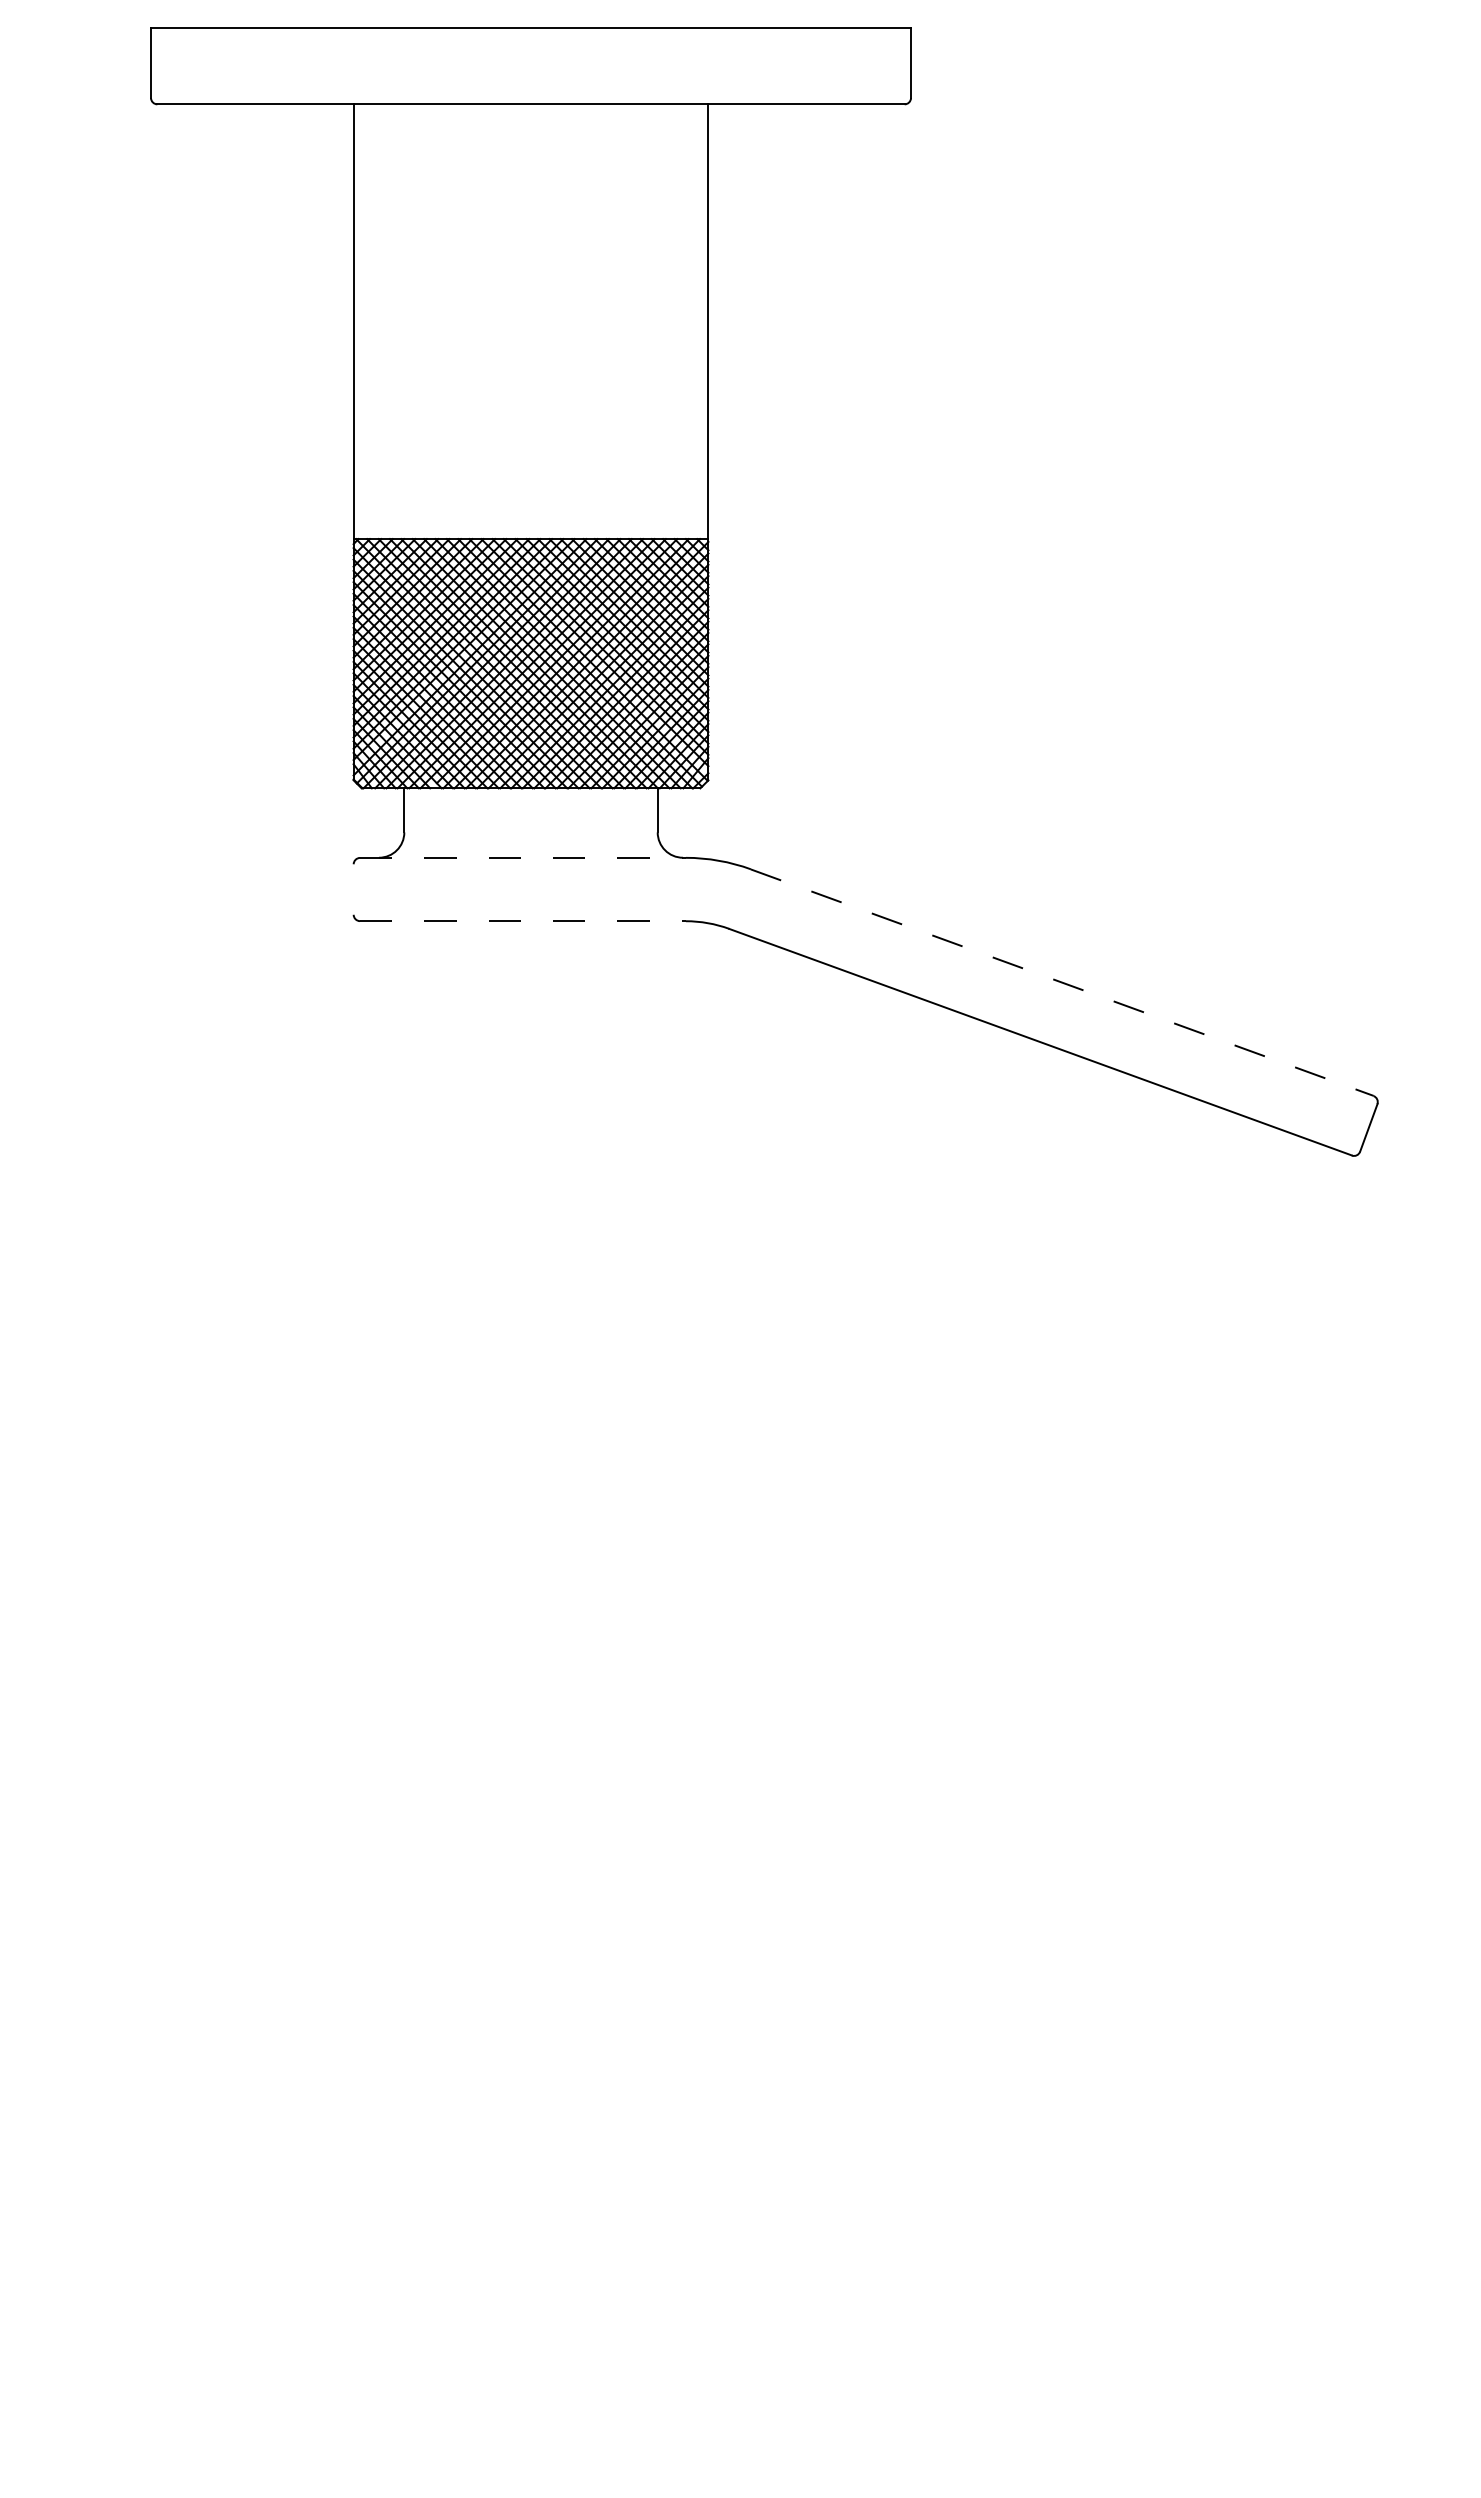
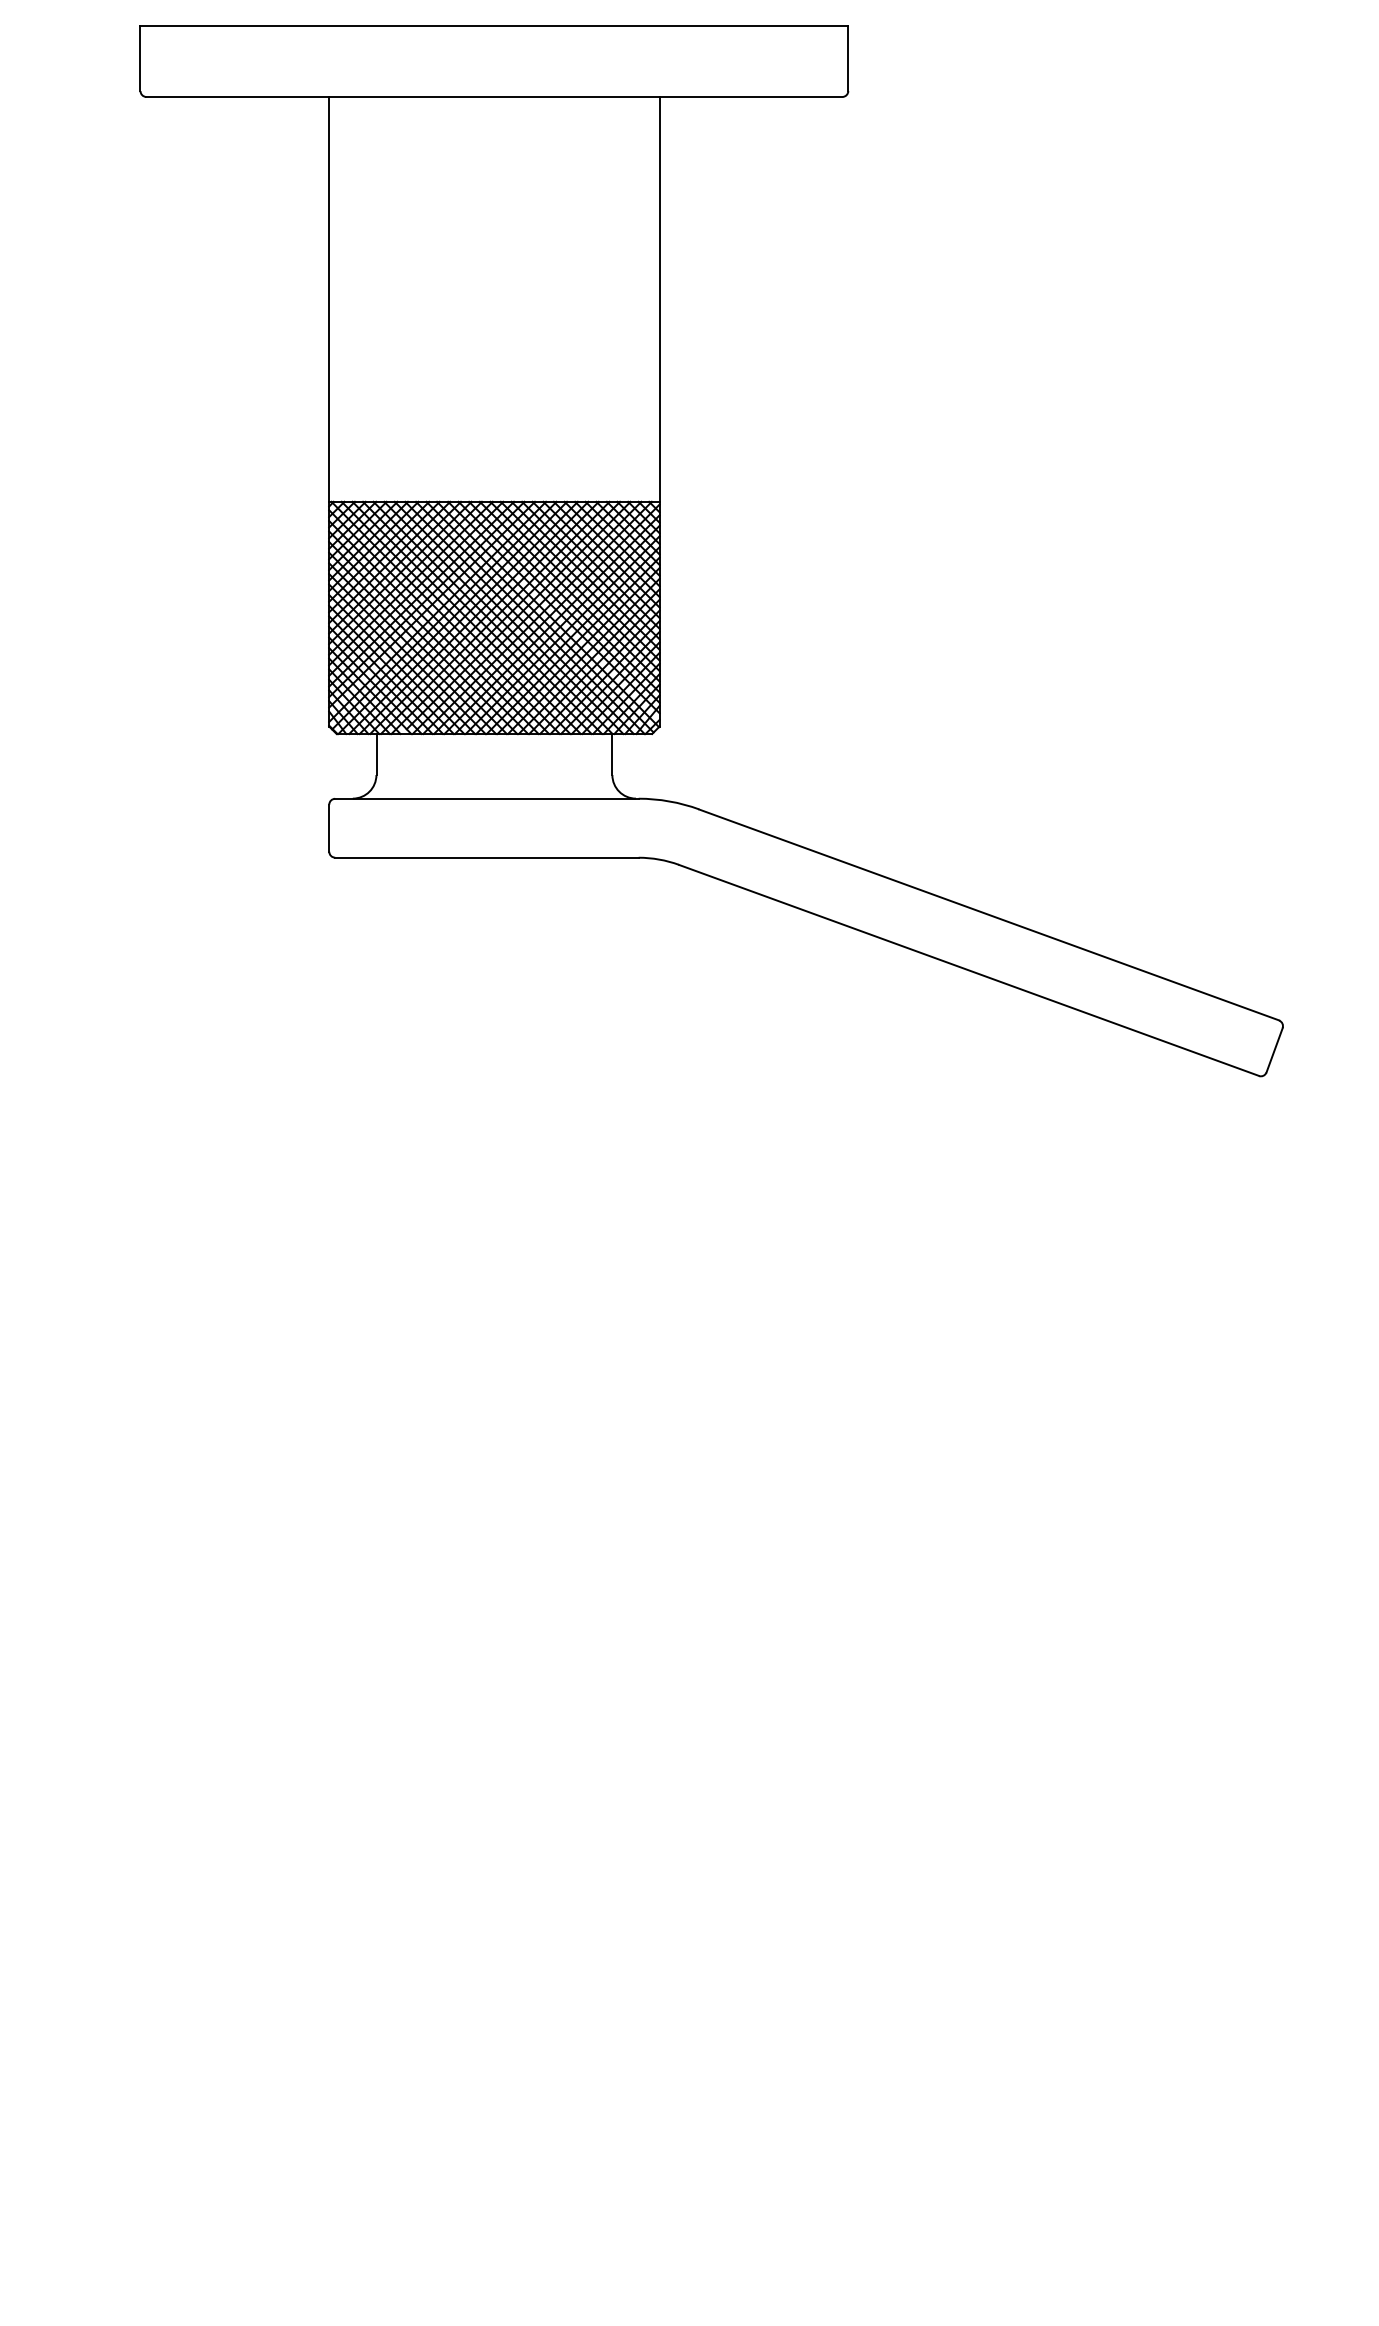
line: (522, 857) -> (486, 798), dashed -> solid
line: (353, 889) -> (329, 828), added
line: (522, 921) -> (486, 857), dashed -> solid
line: (1062, 982) -> (989, 914), dashed -> solid

